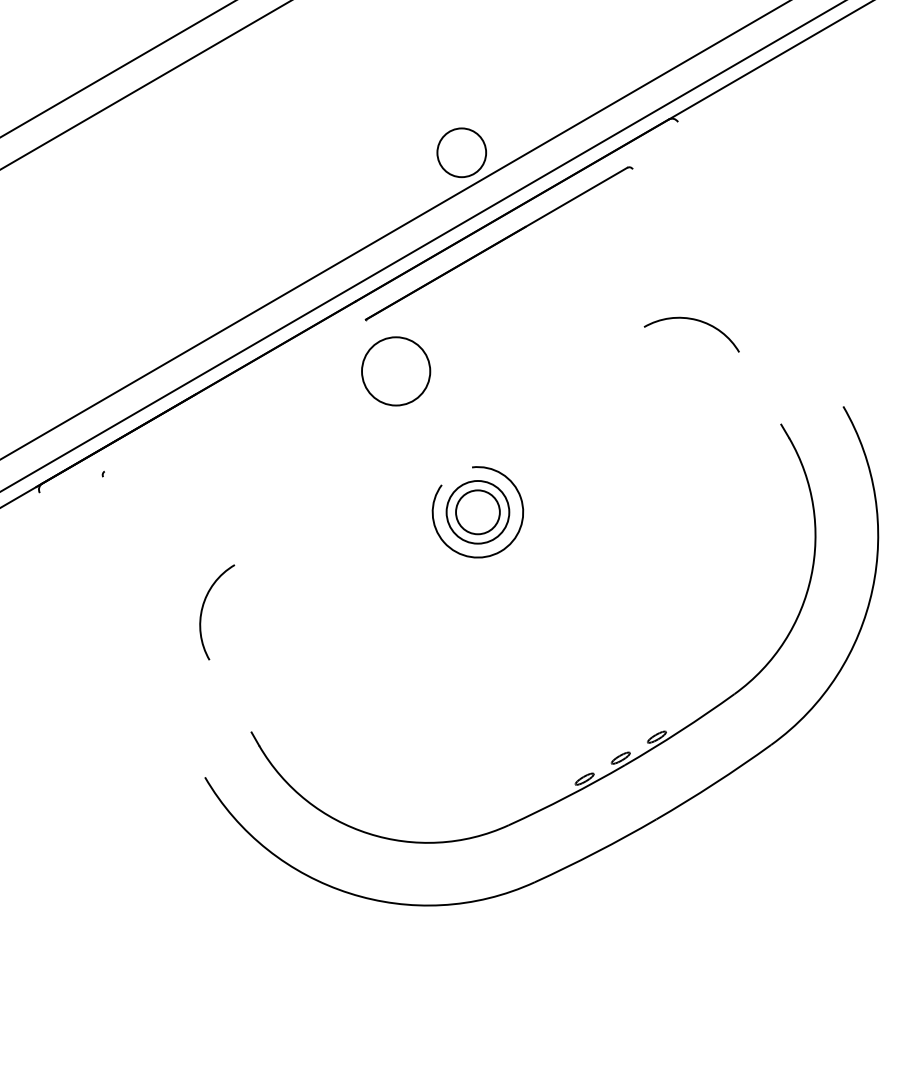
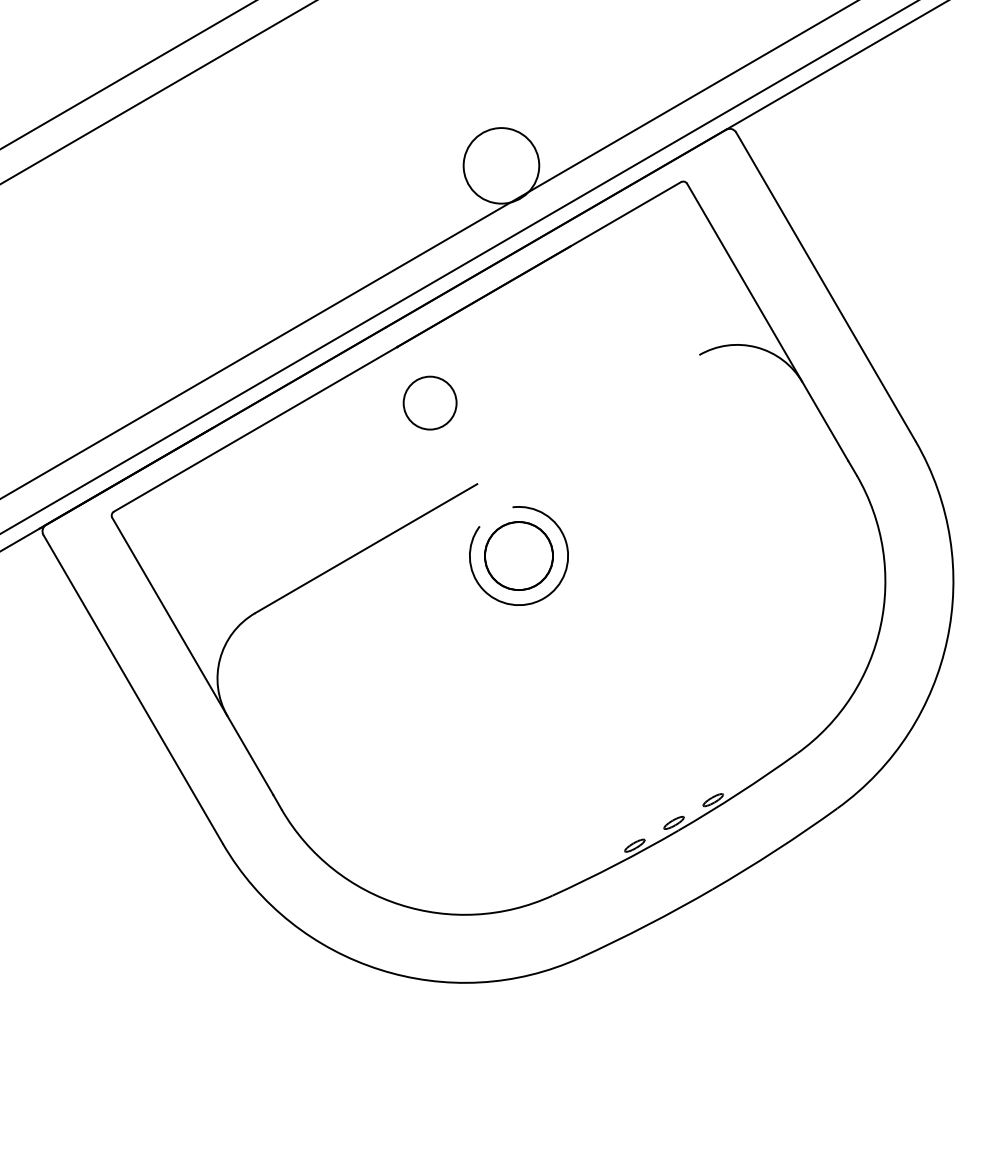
circle: (461, 152) -> (501, 165), size x1.43
line: (760, 264) -> (825, 287), added
line: (706, 296) -> (767, 321), added
circle: (395, 371) -> (429, 403), size x0.71
line: (235, 395) -> (255, 429), added
line: (336, 505) -> (365, 548), added
circle: (477, 511) -> (518, 555), size x1.43
line: (177, 604) -> (192, 656), added
line: (122, 635) -> (133, 689), added

